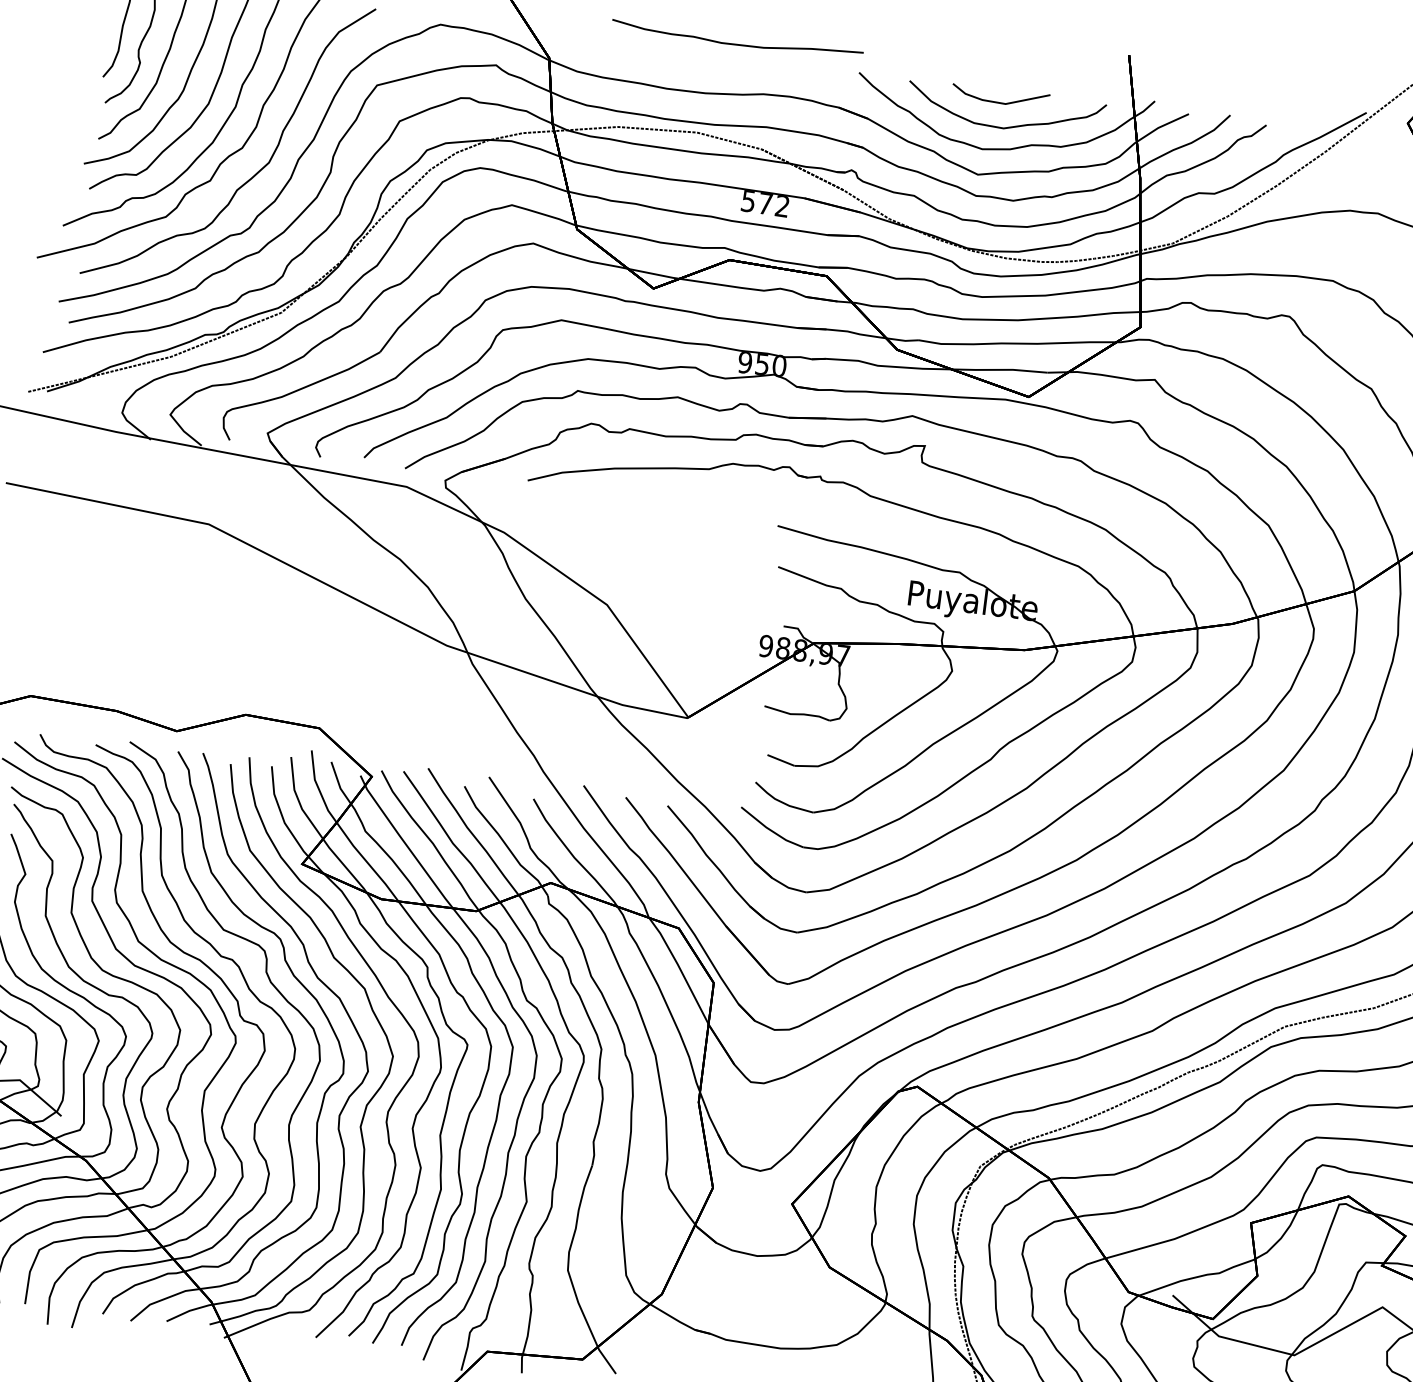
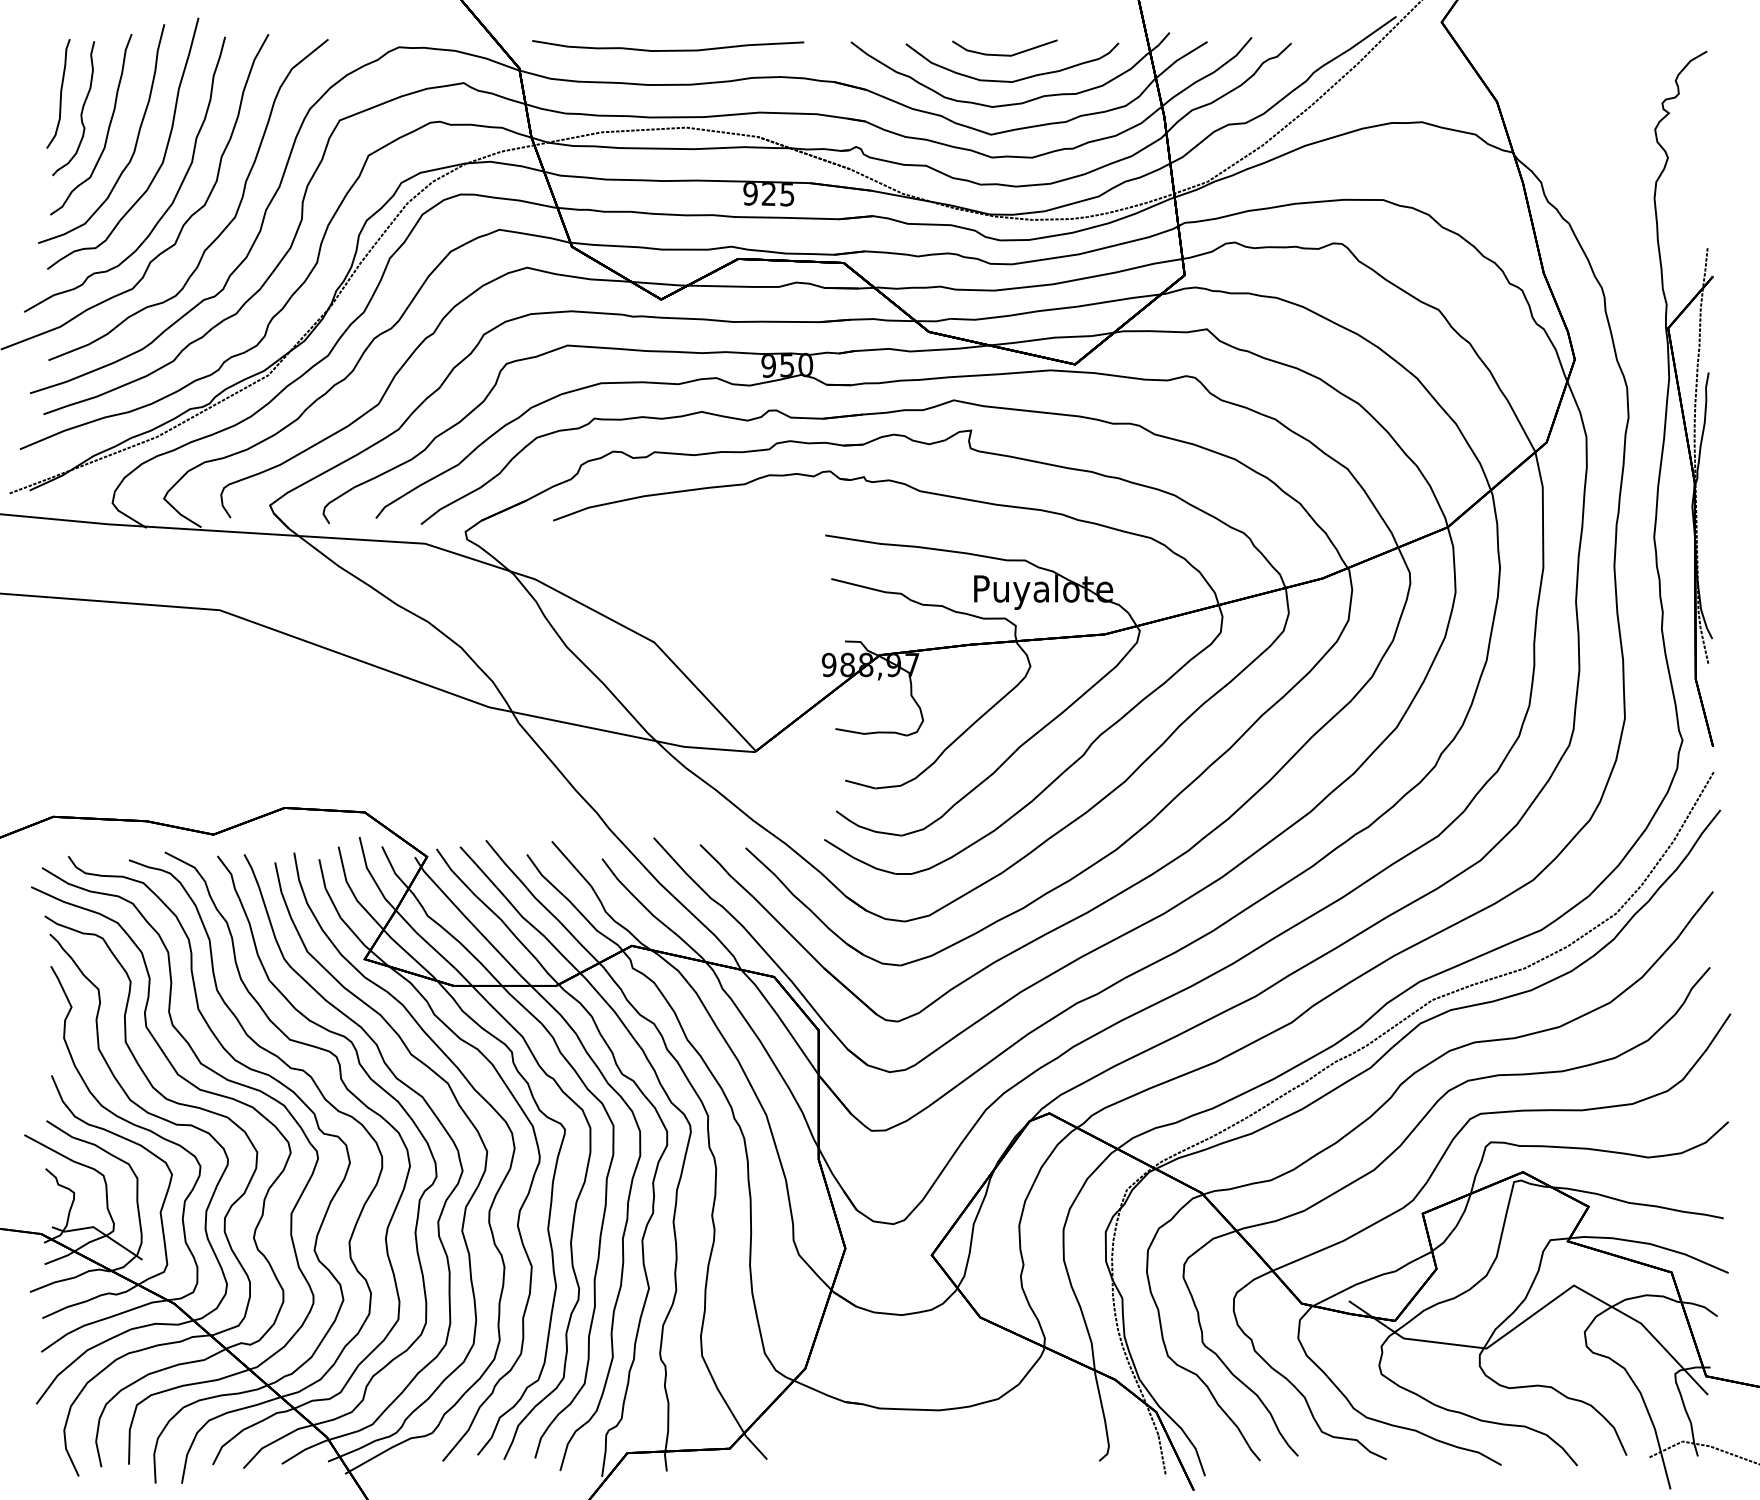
curve: (737, 43) -> (668, 49), moved
text: (765, 203) -> (768, 194), 572 -> 925

